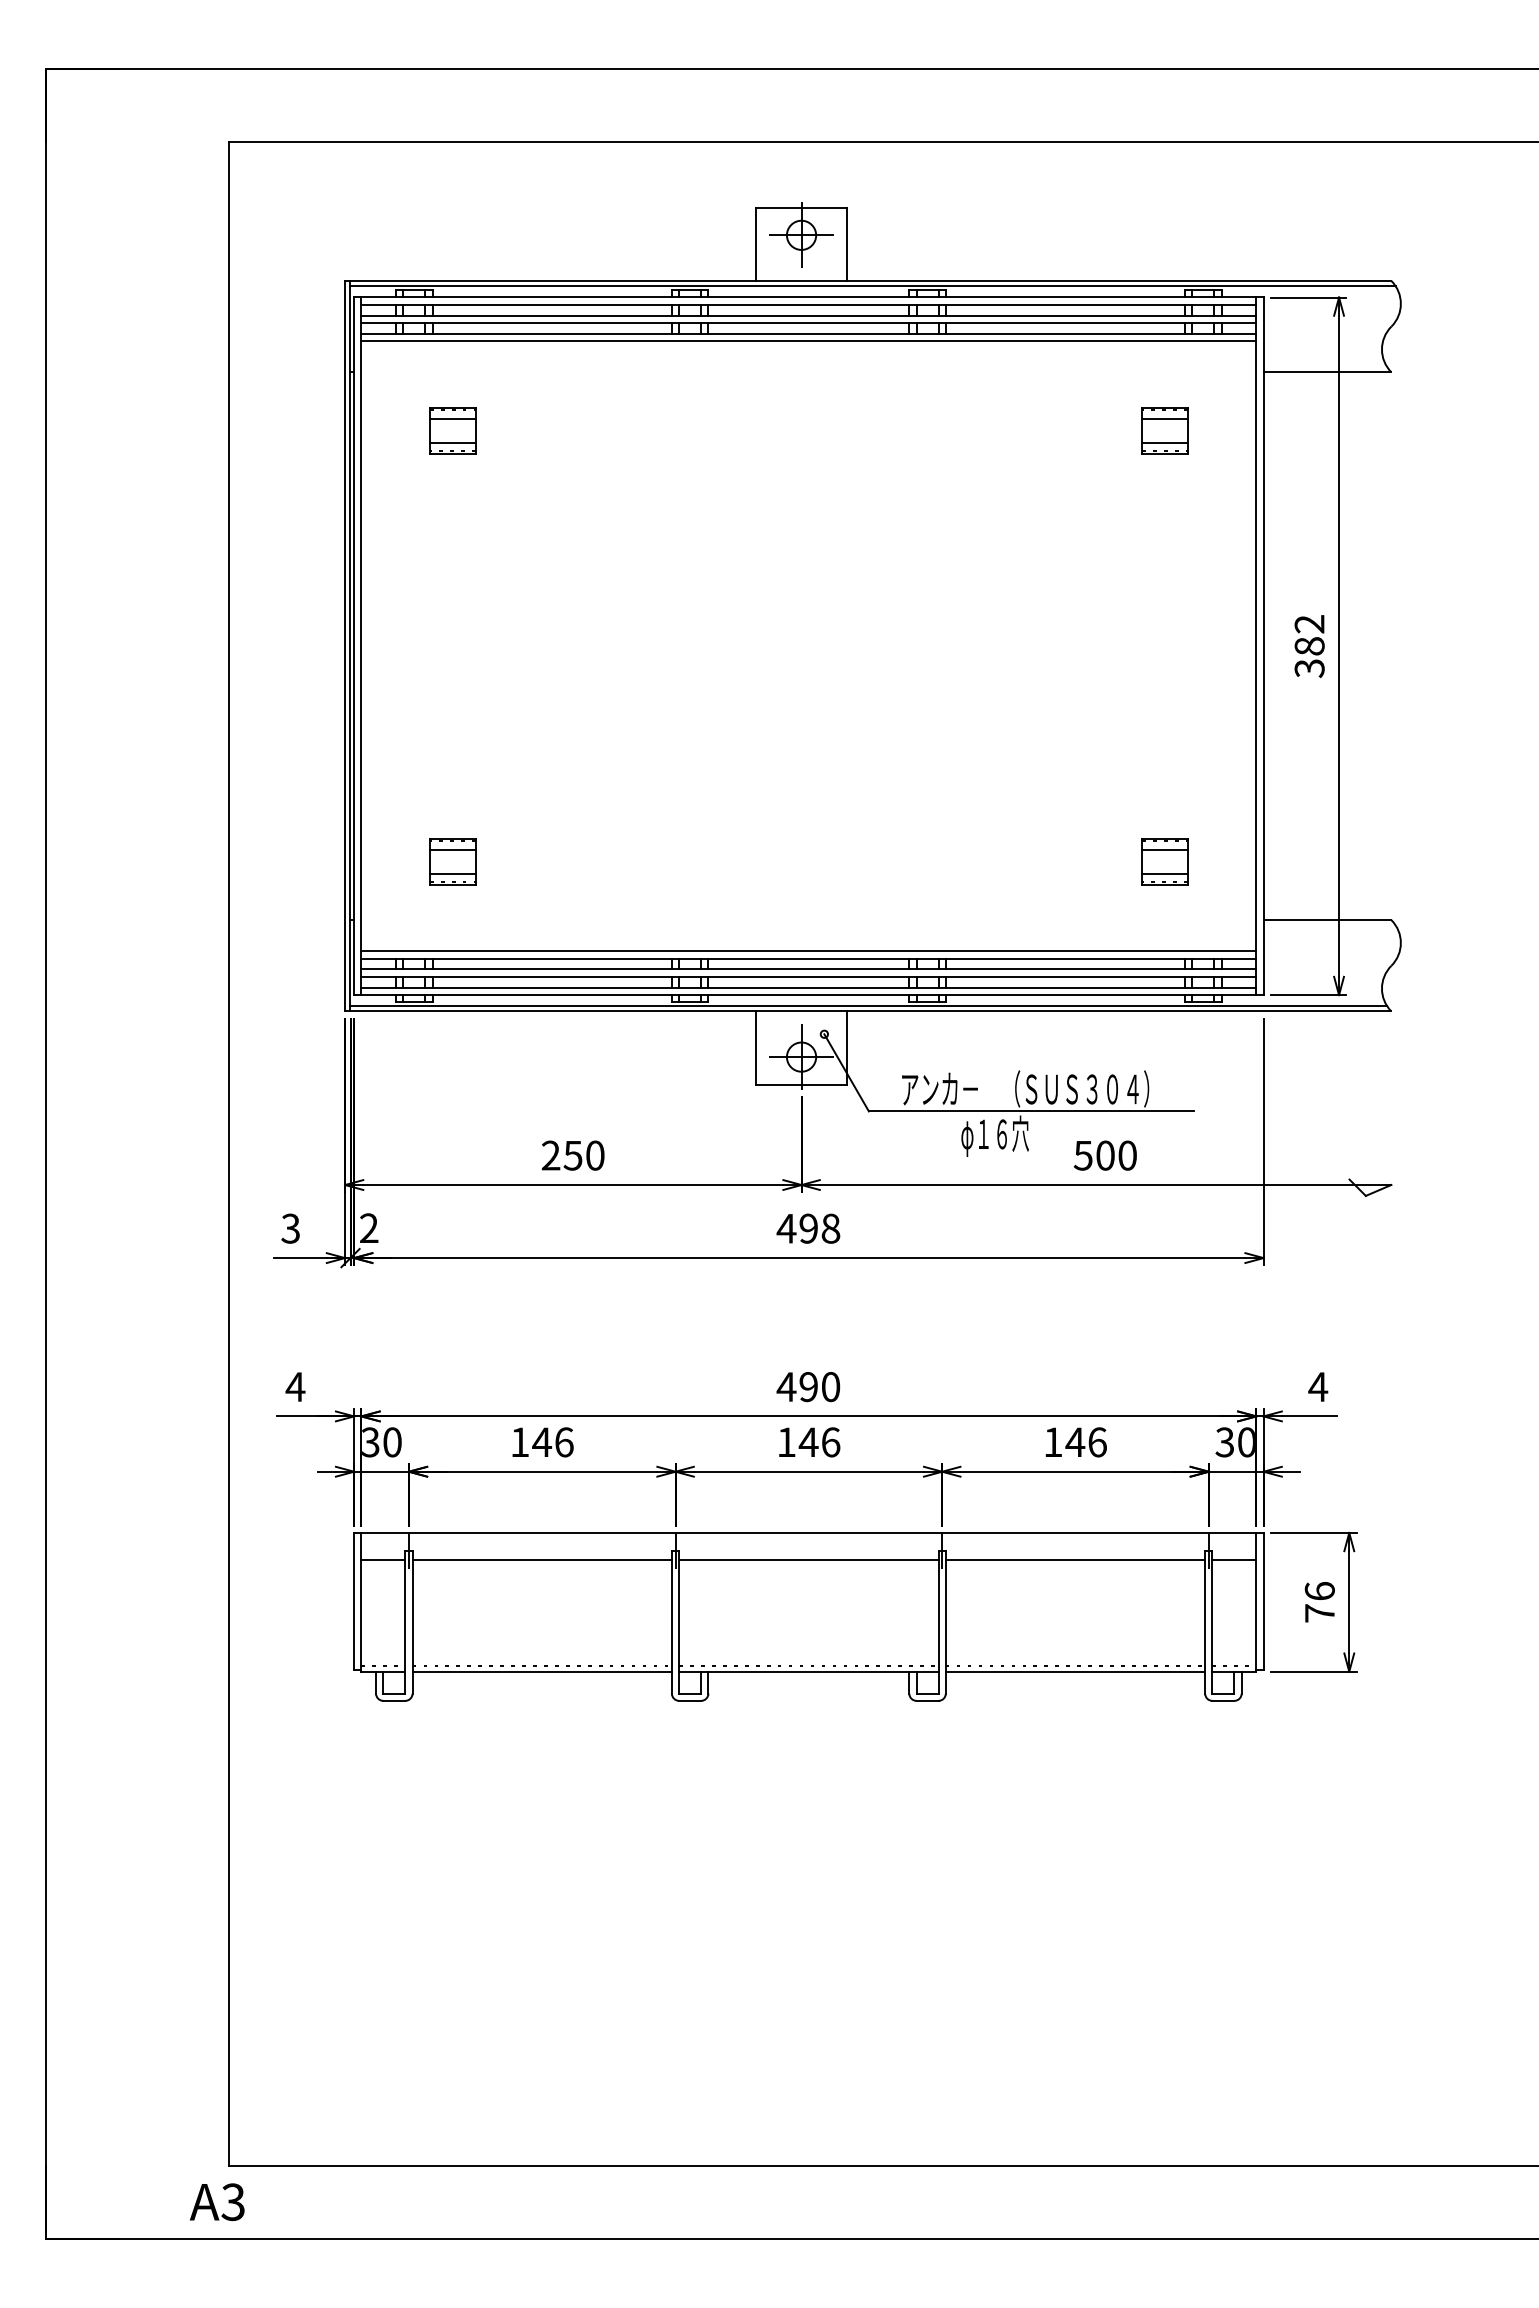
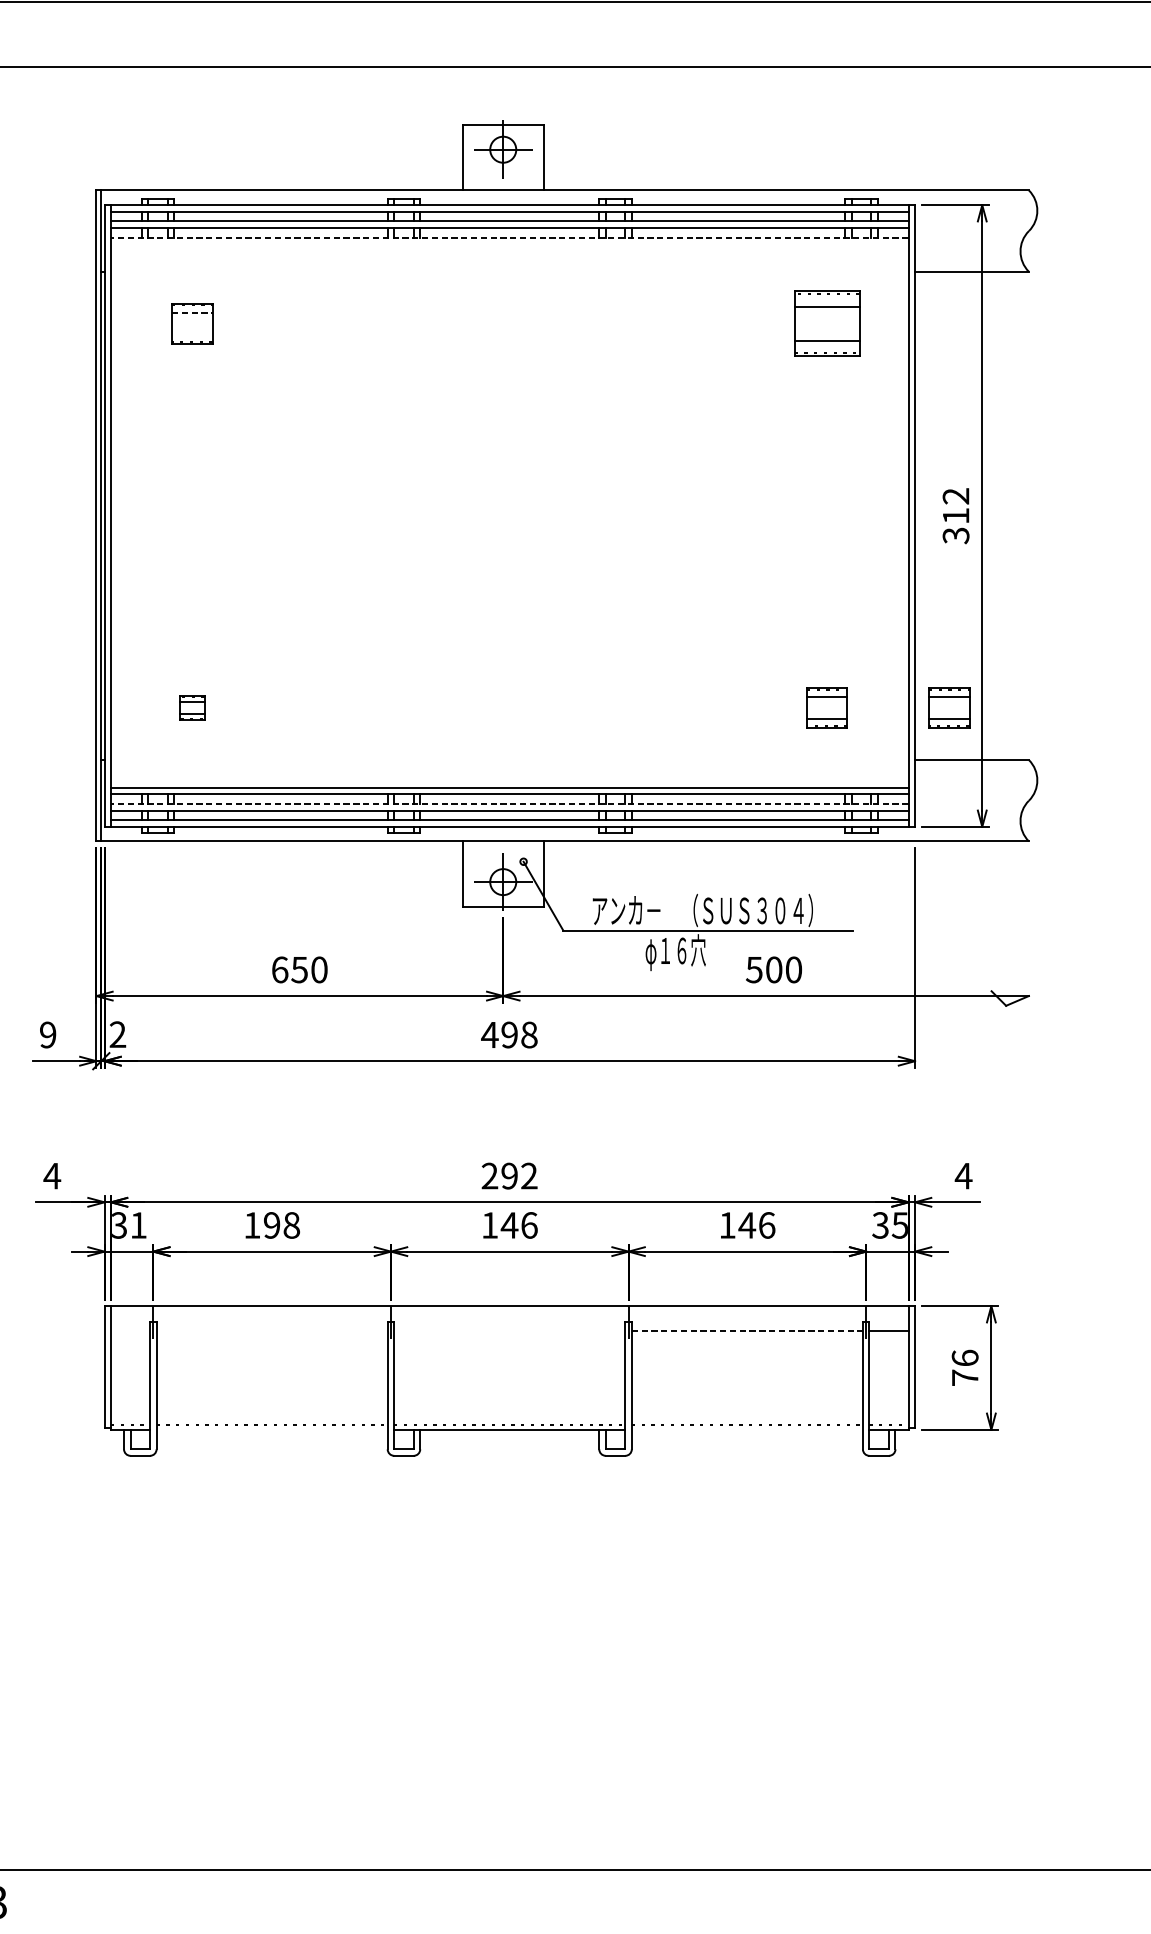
line: (872, 286) -> (566, 195), removed
line: (808, 333) -> (509, 237), solid -> dashed
line: (808, 341) -> (509, 244), removed
line: (452, 418) -> (192, 312), solid -> dashed
part: (1164, 430) -> (826, 323), size x1.6
line: (452, 442) -> (192, 334), removed
text: (1309, 646) -> (955, 516), 382 -> 312
part: (452, 861) -> (192, 707), size x0.6
part: (1301, 861) -> (948, 707), added
line: (808, 969) -> (509, 804), solid -> dashed
line: (868, 1005) -> (562, 836), removed
text: (551, 1155) -> (280, 969), 250 -> 650
text: (290, 1228) -> (47, 1034), 3 -> 9
text: (808, 1387) -> (509, 1176), 490 -> 292
text: (392, 1442) -> (138, 1225), 30 -> 31
text: (552, 1442) -> (281, 1225), 146 -> 198
text: (1245, 1442) -> (898, 1225), 30 -> 35
line: (383, 1560) -> (130, 1330), removed
line: (541, 1560) -> (271, 1330), removed
line: (808, 1560) -> (509, 1330), removed
line: (1075, 1560) -> (747, 1330), solid -> dashed
line: (541, 1671) -> (271, 1429), removed
line: (1075, 1671) -> (747, 1429), removed

